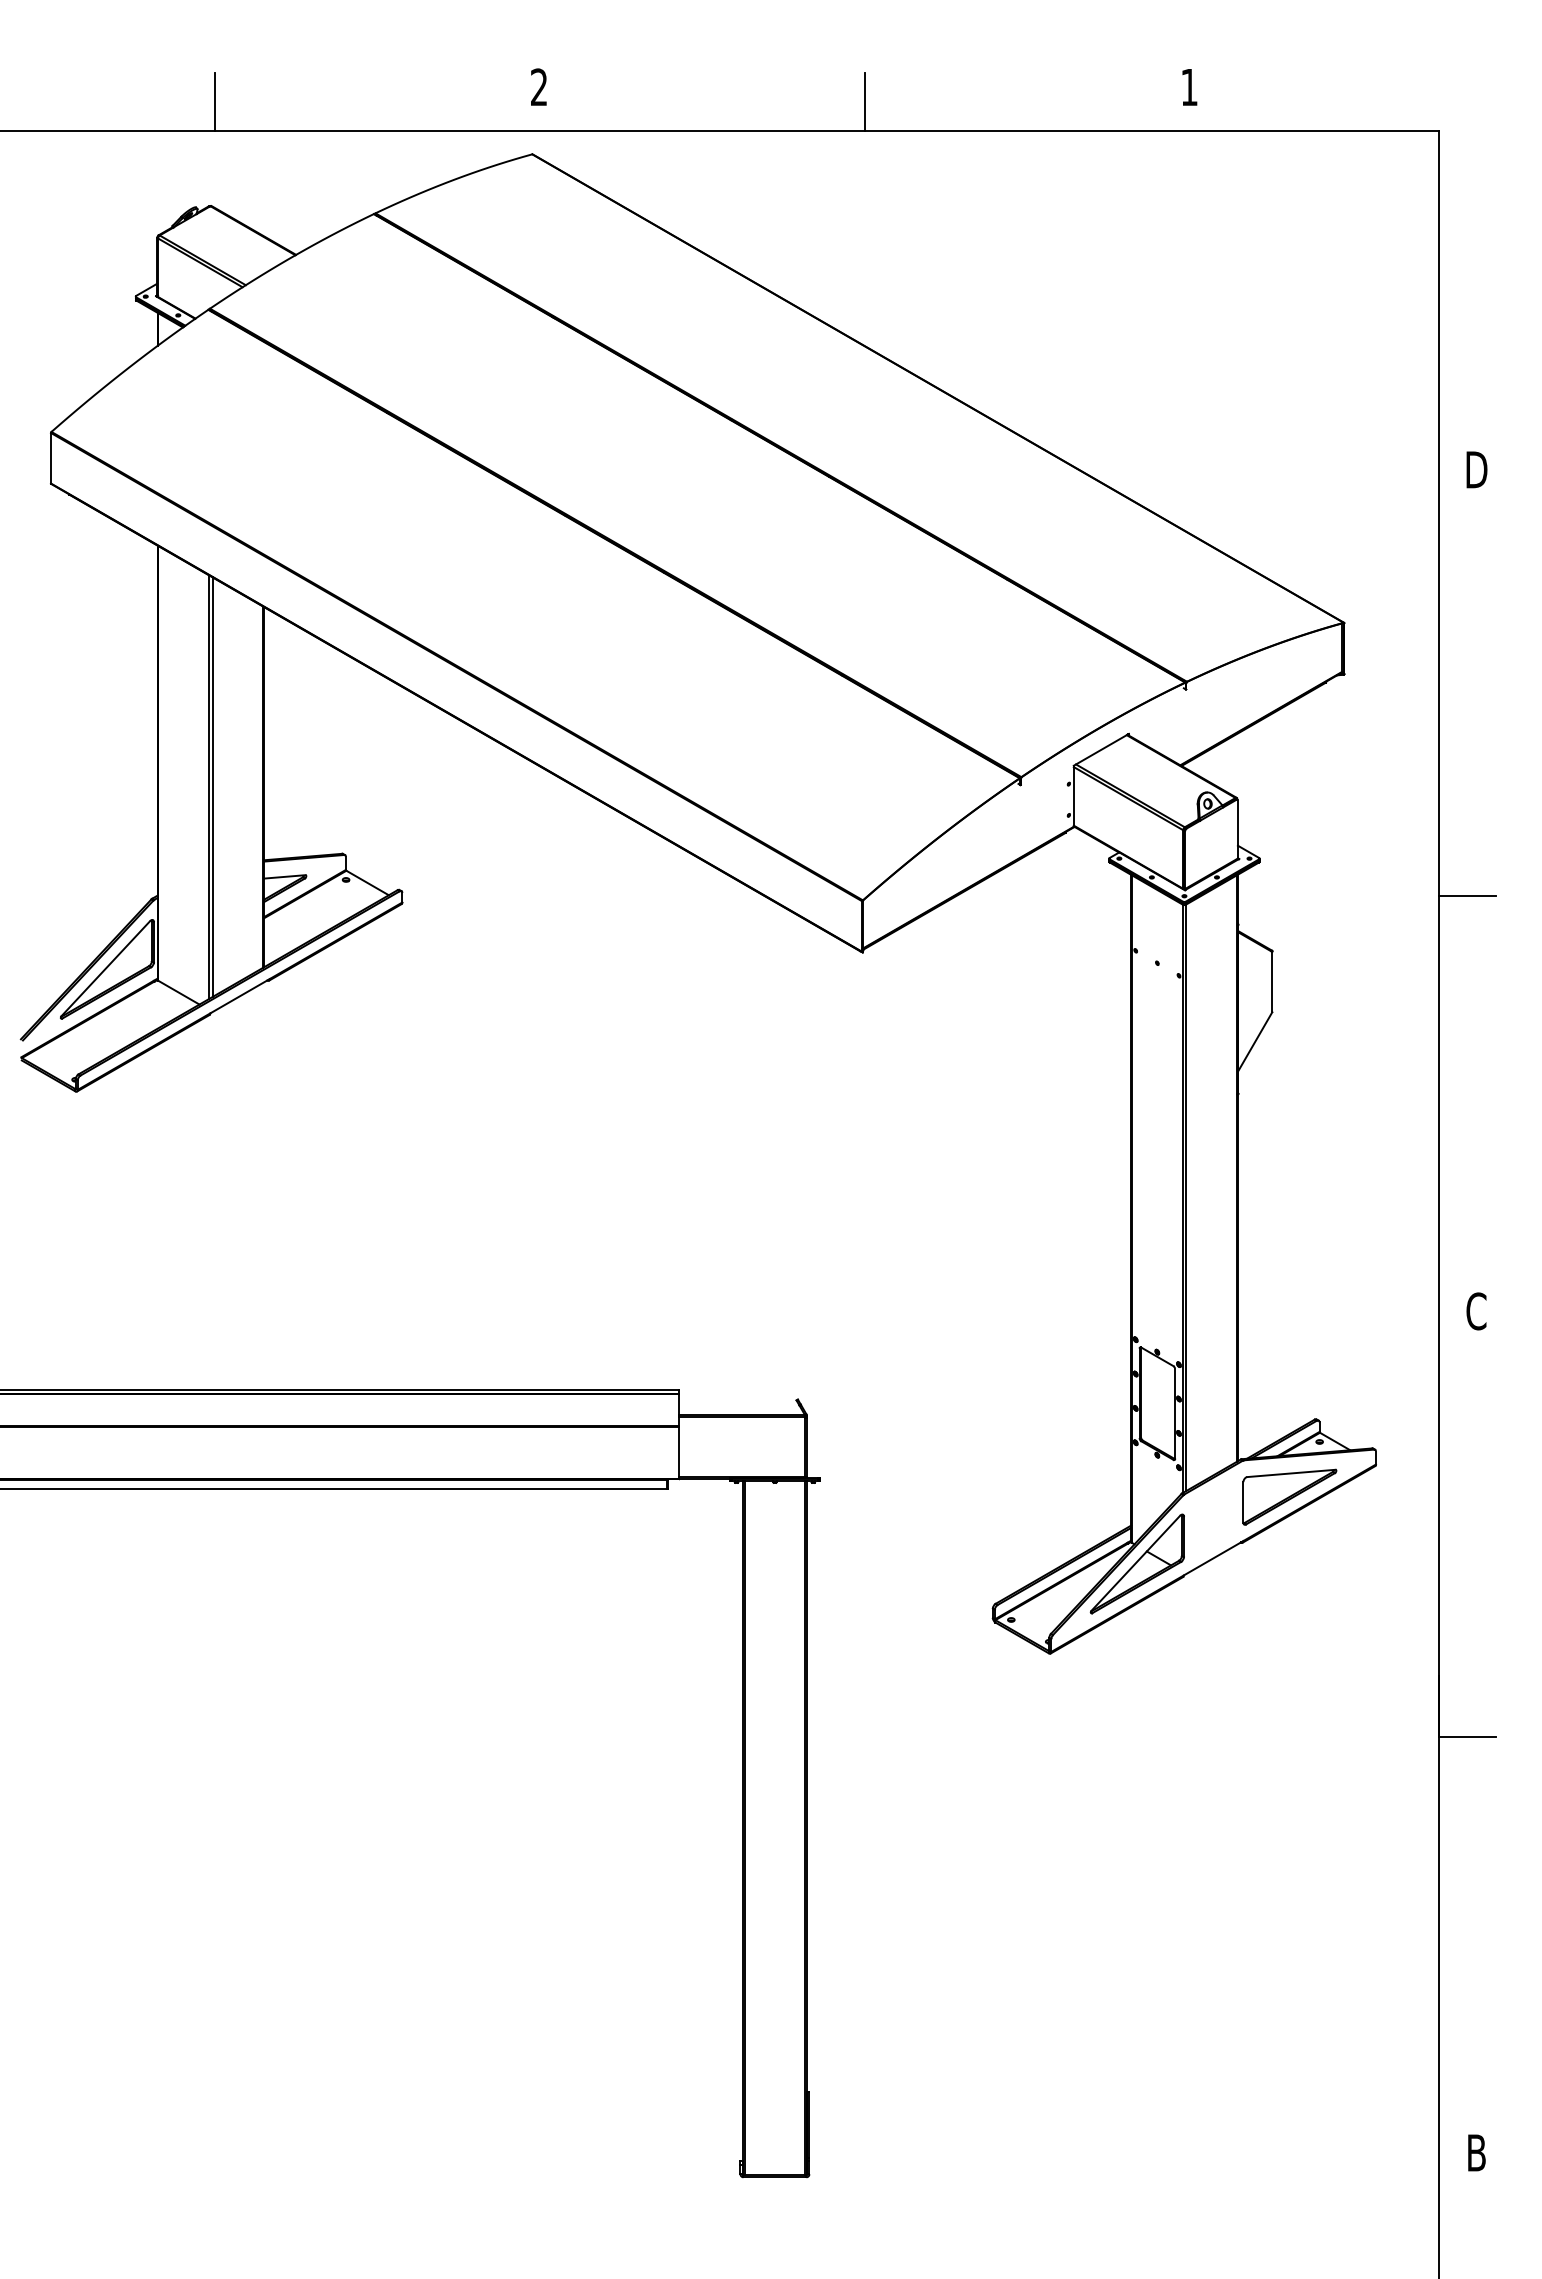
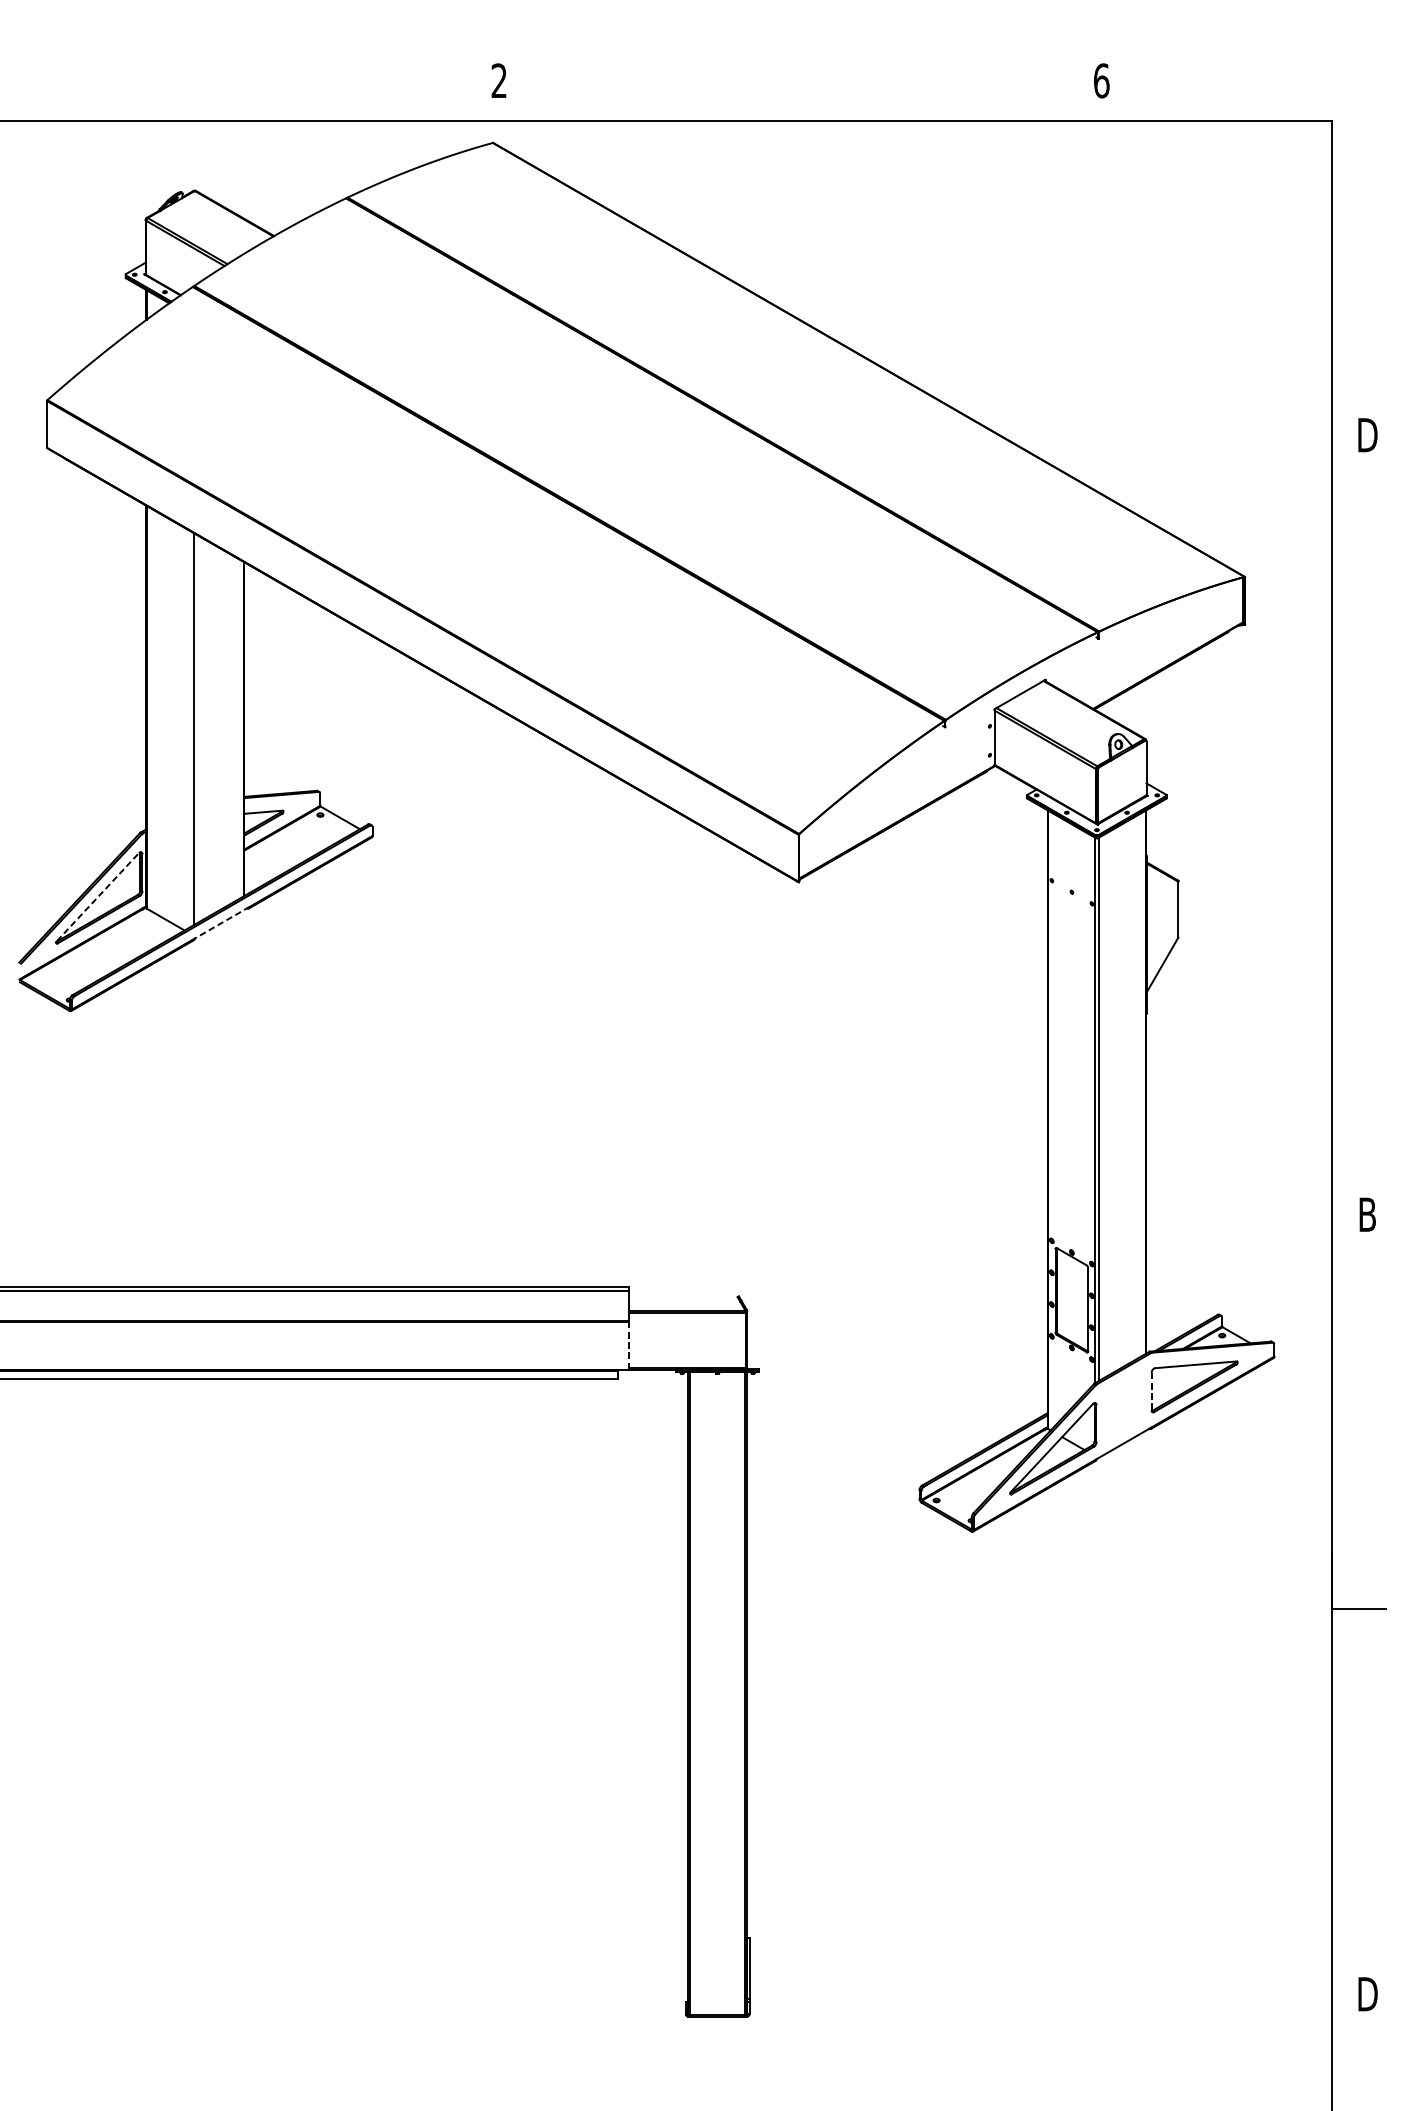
text: (1189, 87) -> (1101, 81), 1 -> 6
line: (214, 101) -> (198, 94), removed
line: (864, 101) -> (800, 94), removed
line: (212, 787) -> (196, 729), removed
line: (1466, 895) -> (1358, 829), removed
line: (105, 968) -> (97, 897), solid -> dashed
line: (239, 996) -> (221, 923), solid -> dashed
text: (1476, 1311) -> (1367, 1214), C -> B
line: (679, 1452) -> (629, 1345), solid -> dashed
line: (1243, 1502) -> (1151, 1391), solid -> dashed
text: (1476, 2152) -> (1367, 1993), B -> D

